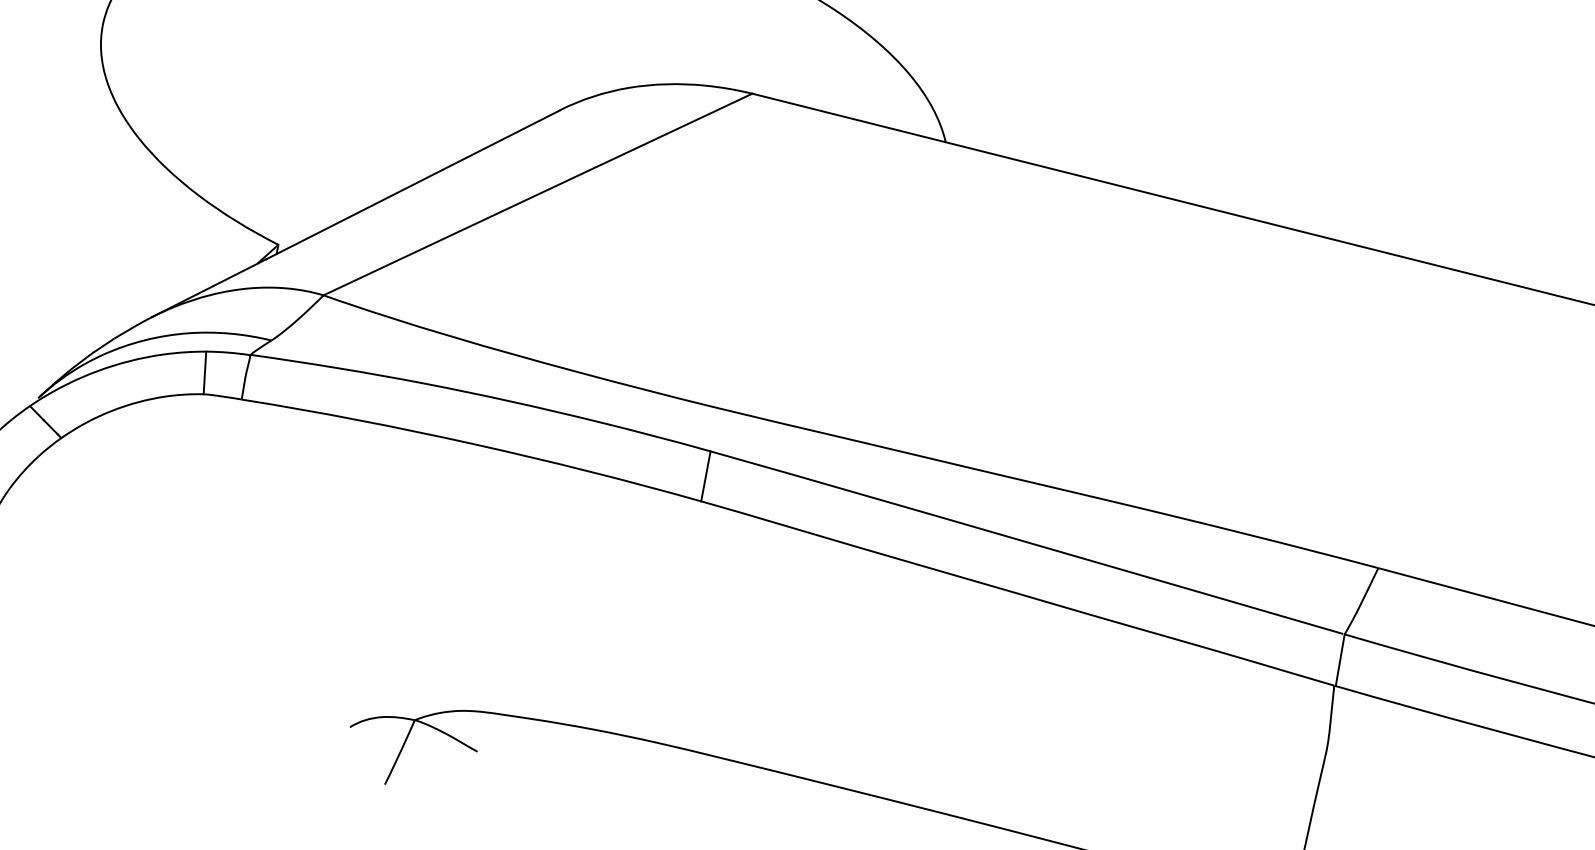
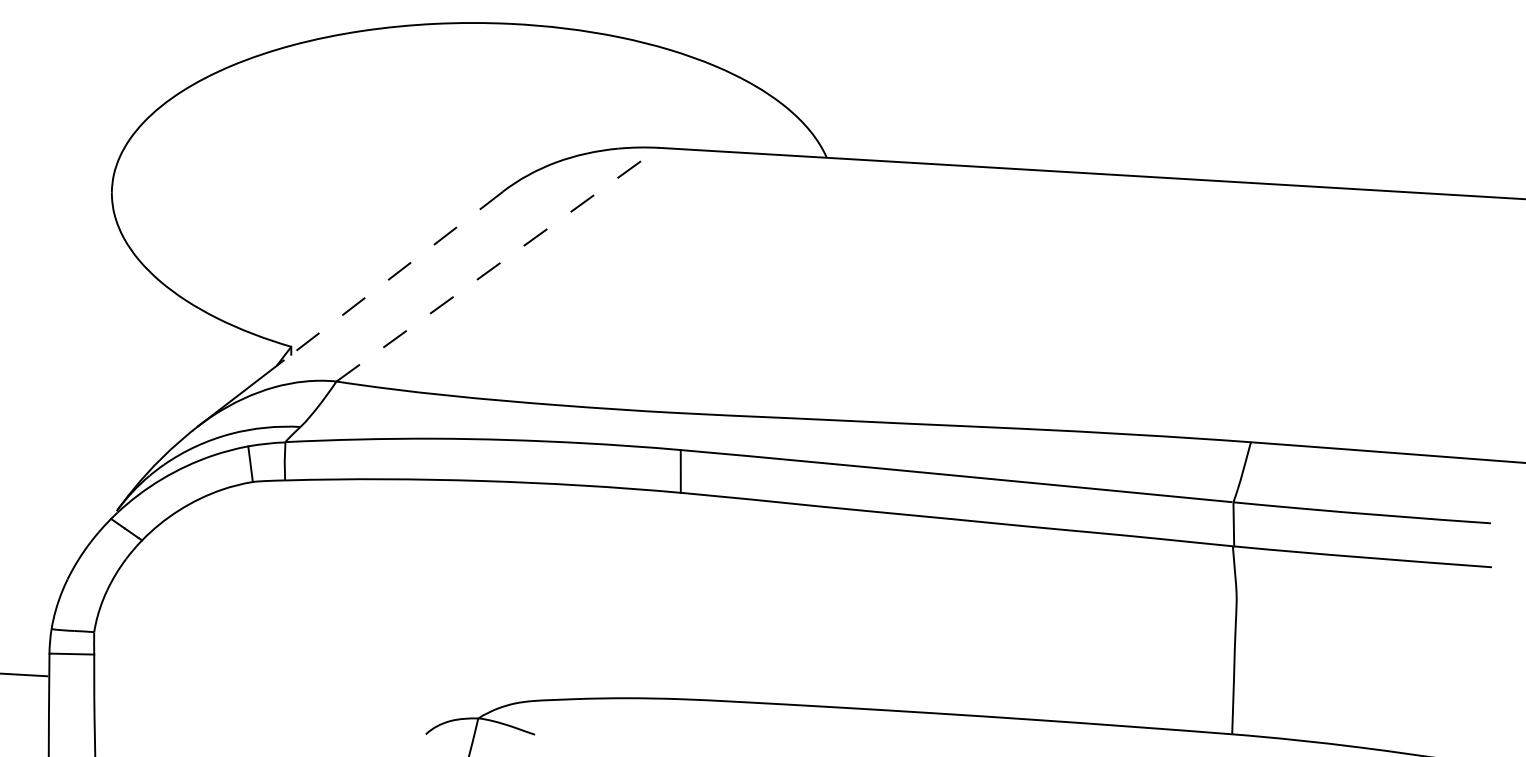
line: (412, 185) -> (392, 276), solid -> dashed
line: (538, 194) -> (498, 264), solid -> dashed

